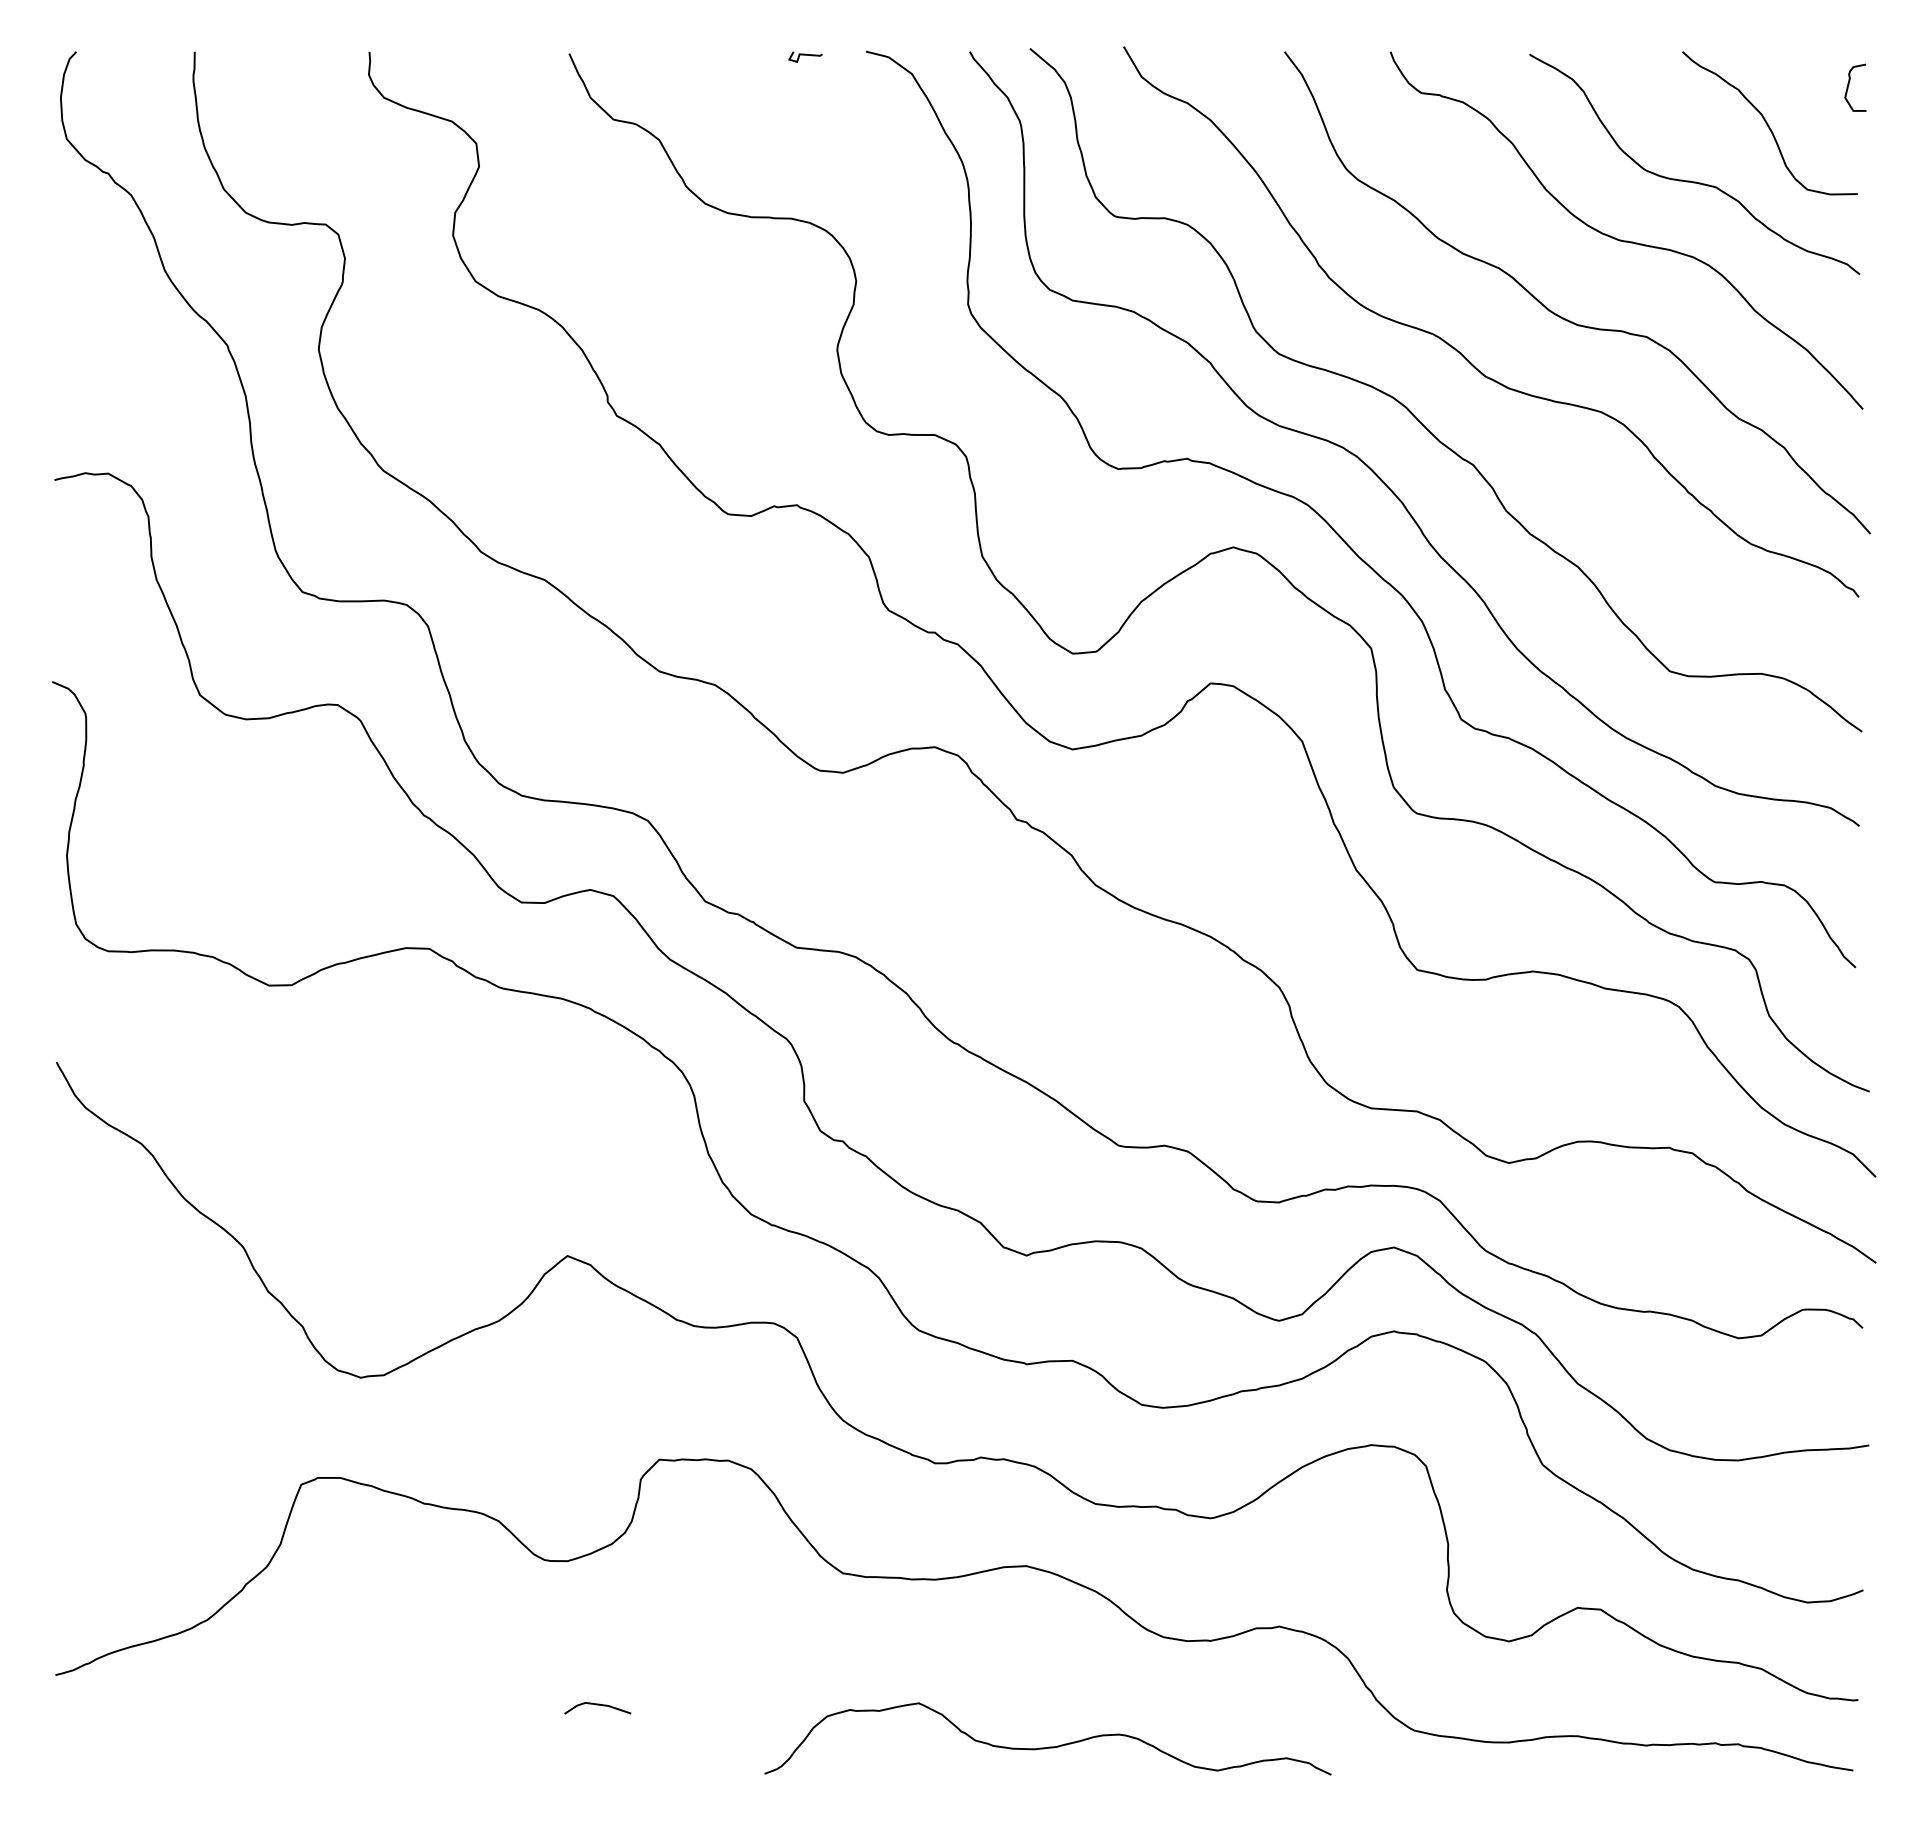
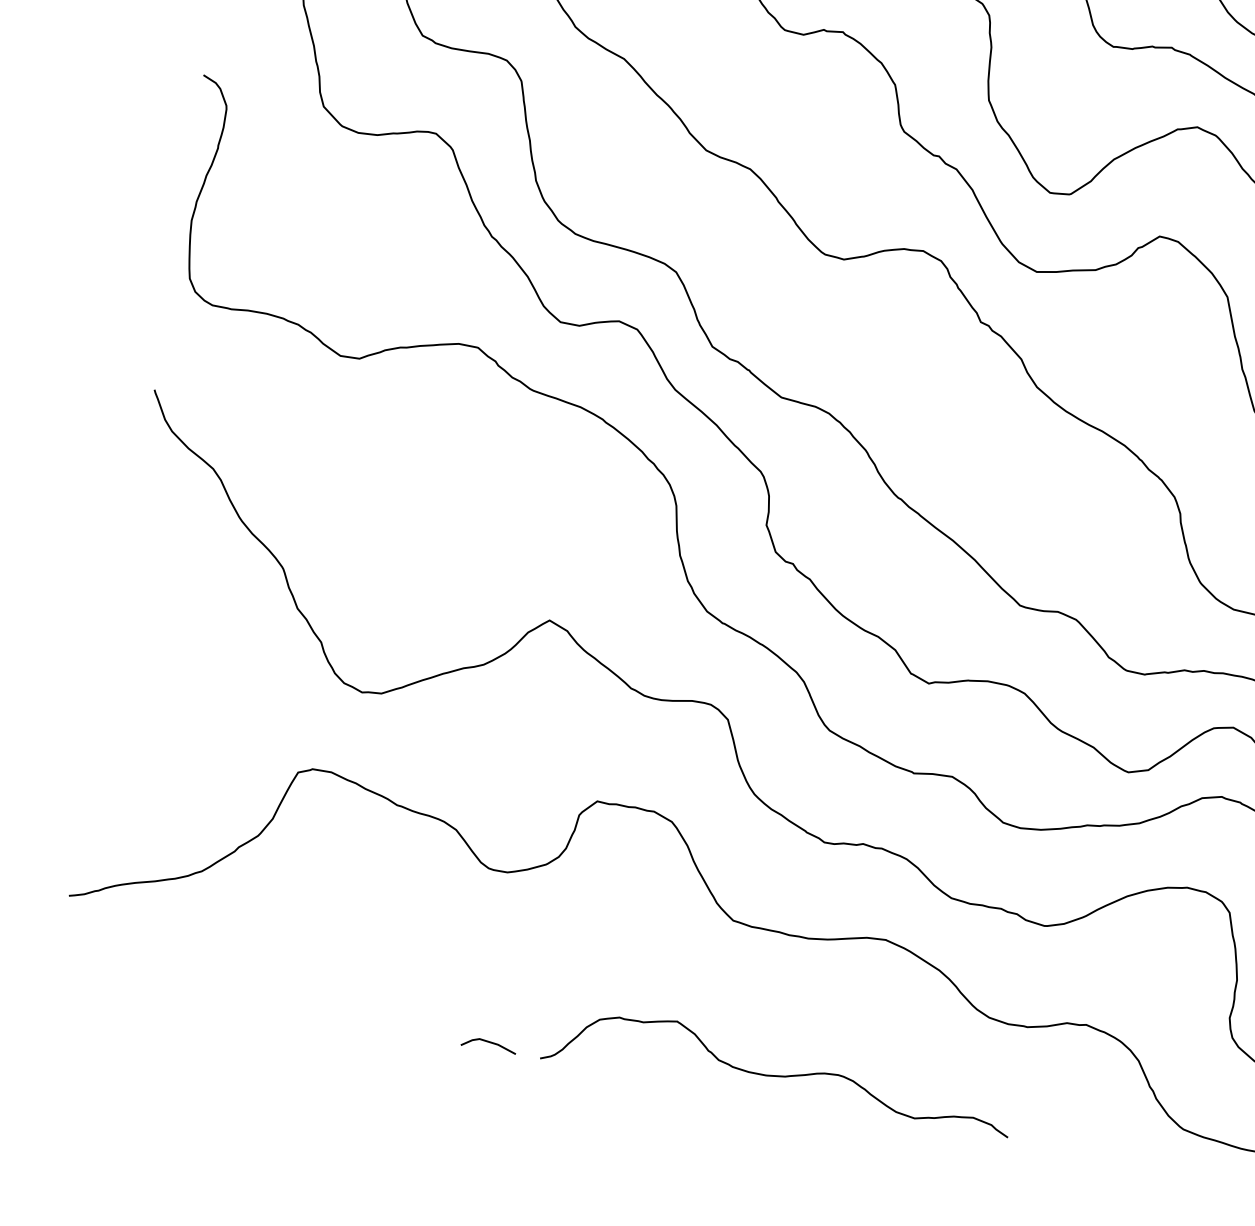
line: (597, 1705) -> (489, 1042), moved
curve: (1048, 1746) -> (778, 1075), moved

